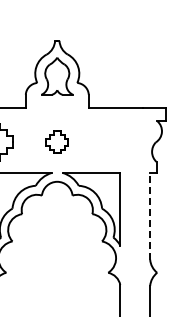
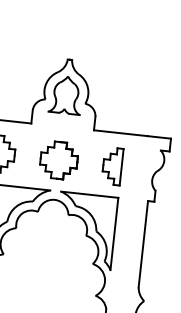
part: (57, 142) -> (59, 160), size x1.67
part: (110, 142) -> (111, 166), added
line: (150, 215) -> (143, 243), dashed -> solid

